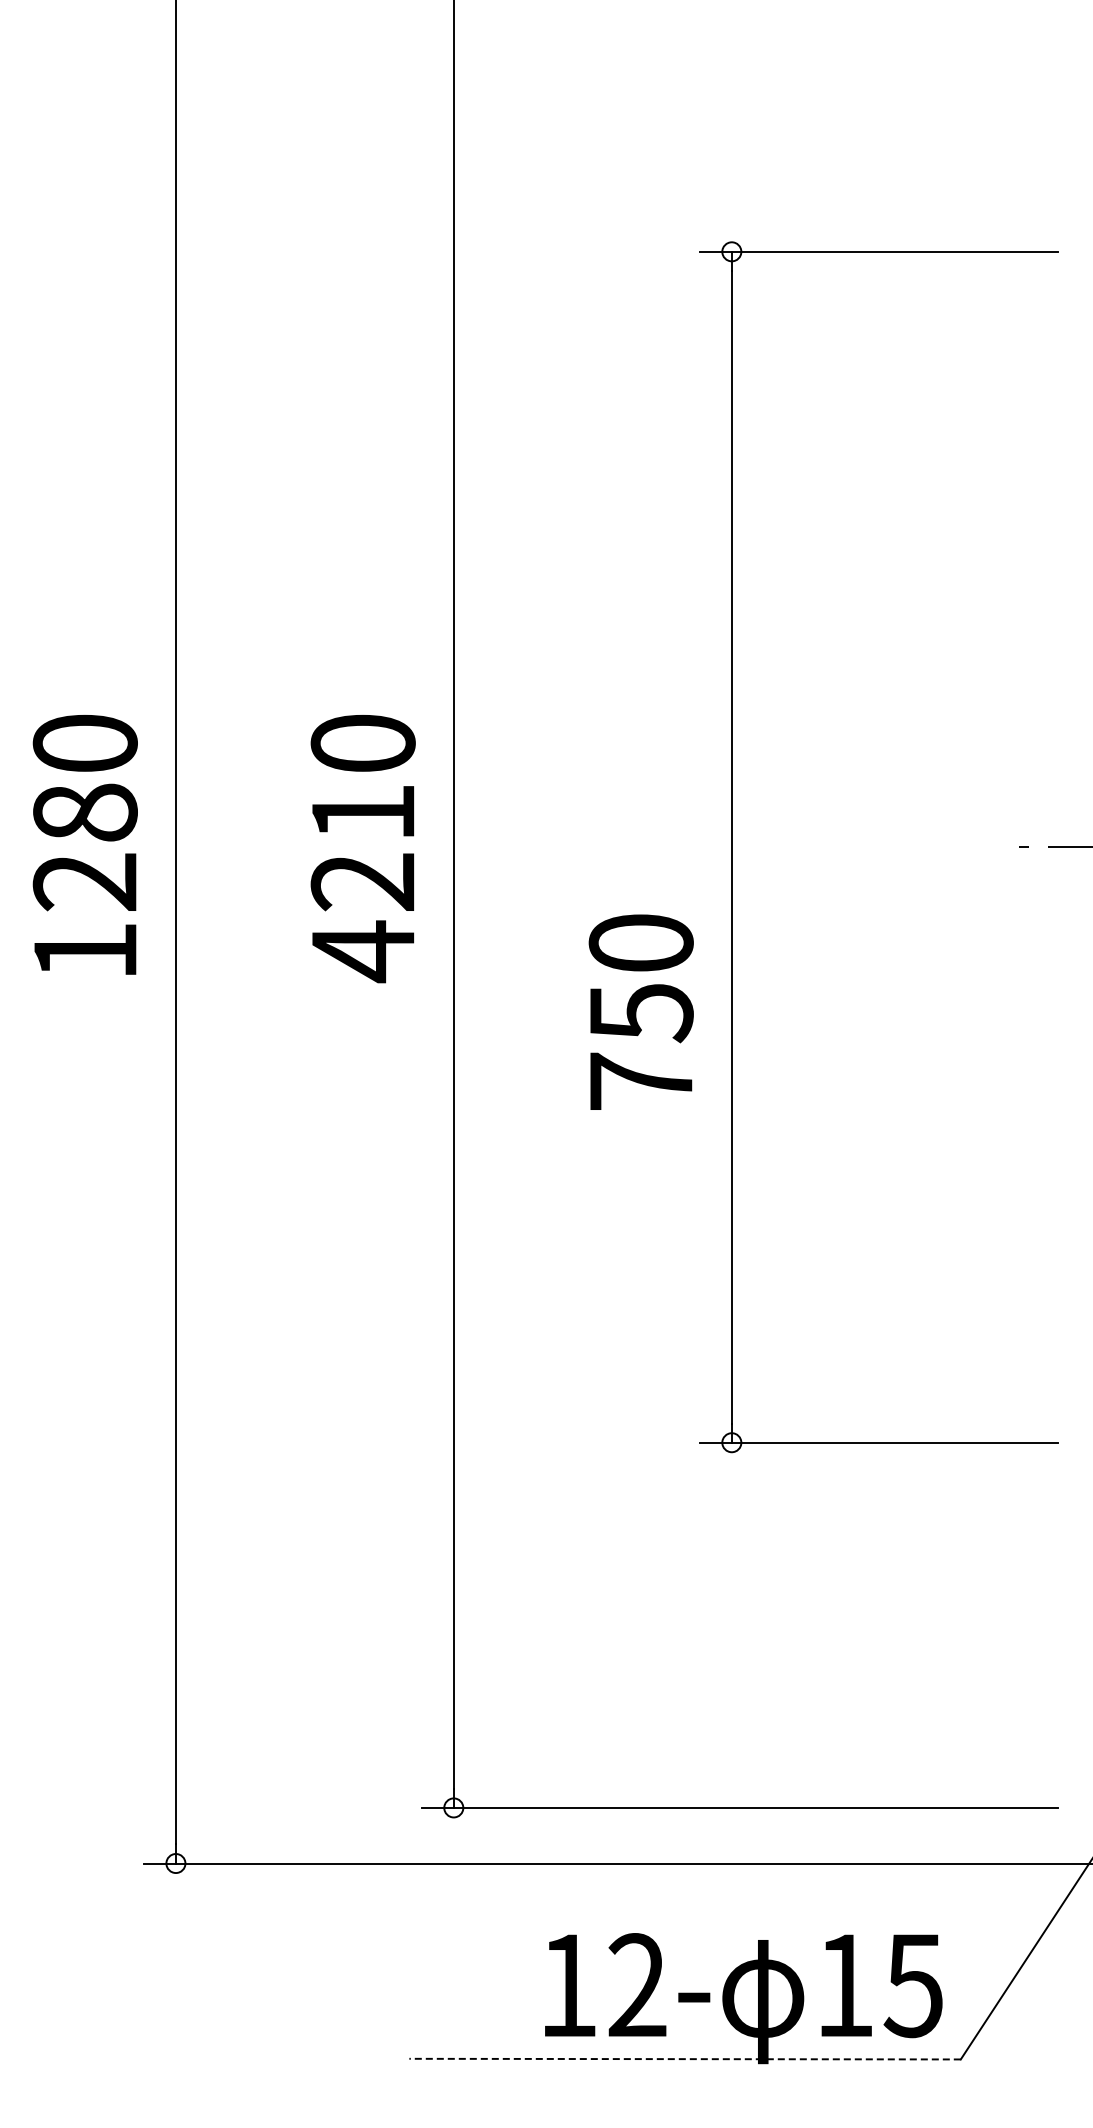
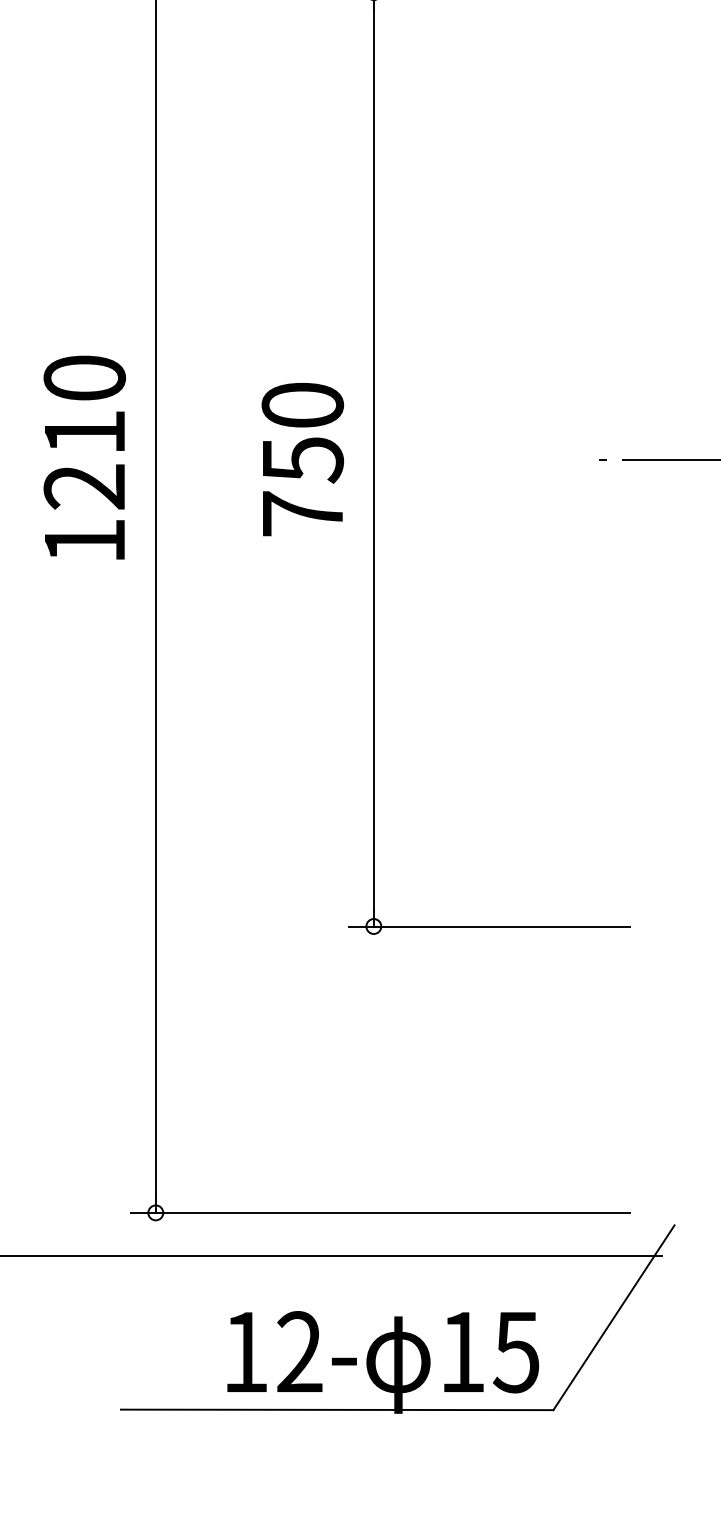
text: (363, 951) -> (84, 541), 4210 -> 1210
text: (640, 1011) -> (302, 458), moved
line: (685, 2059) -> (337, 1410), dashed -> solid

